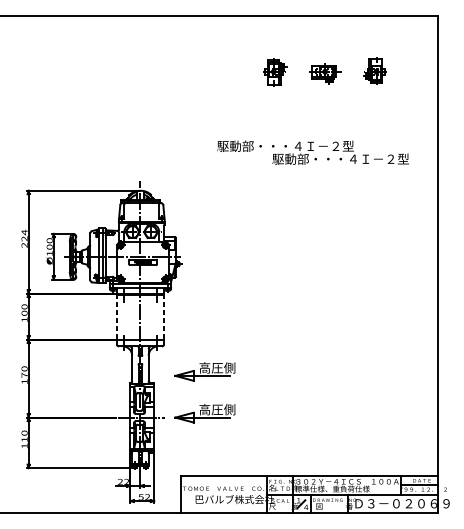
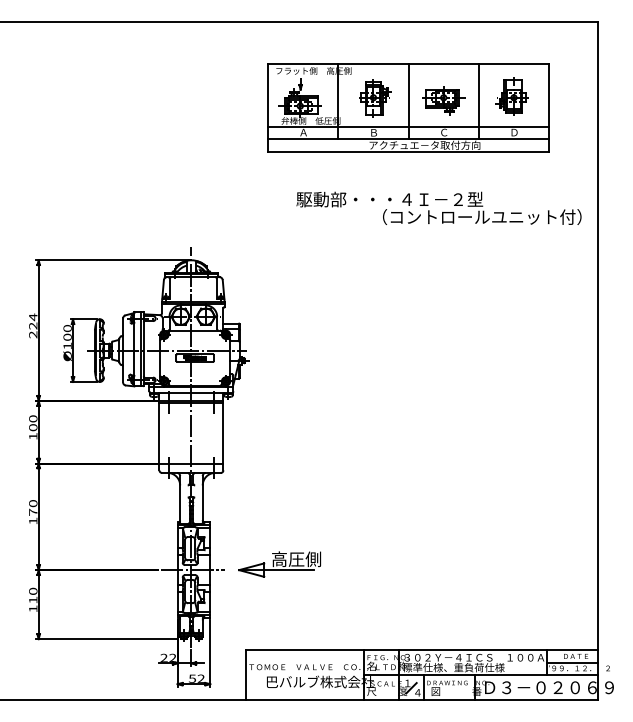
part: (299, 78) -> (408, 107), added
text: (349, 158) -> (476, 216), 駆動部・・・４Ｉ－２型 -> （コントロールユニット付）
line: (117, 316) -> (159, 432), dashed -> solid
line: (163, 316) -> (223, 432), dashed -> solid
part: (204, 371) -> (279, 507), removed

